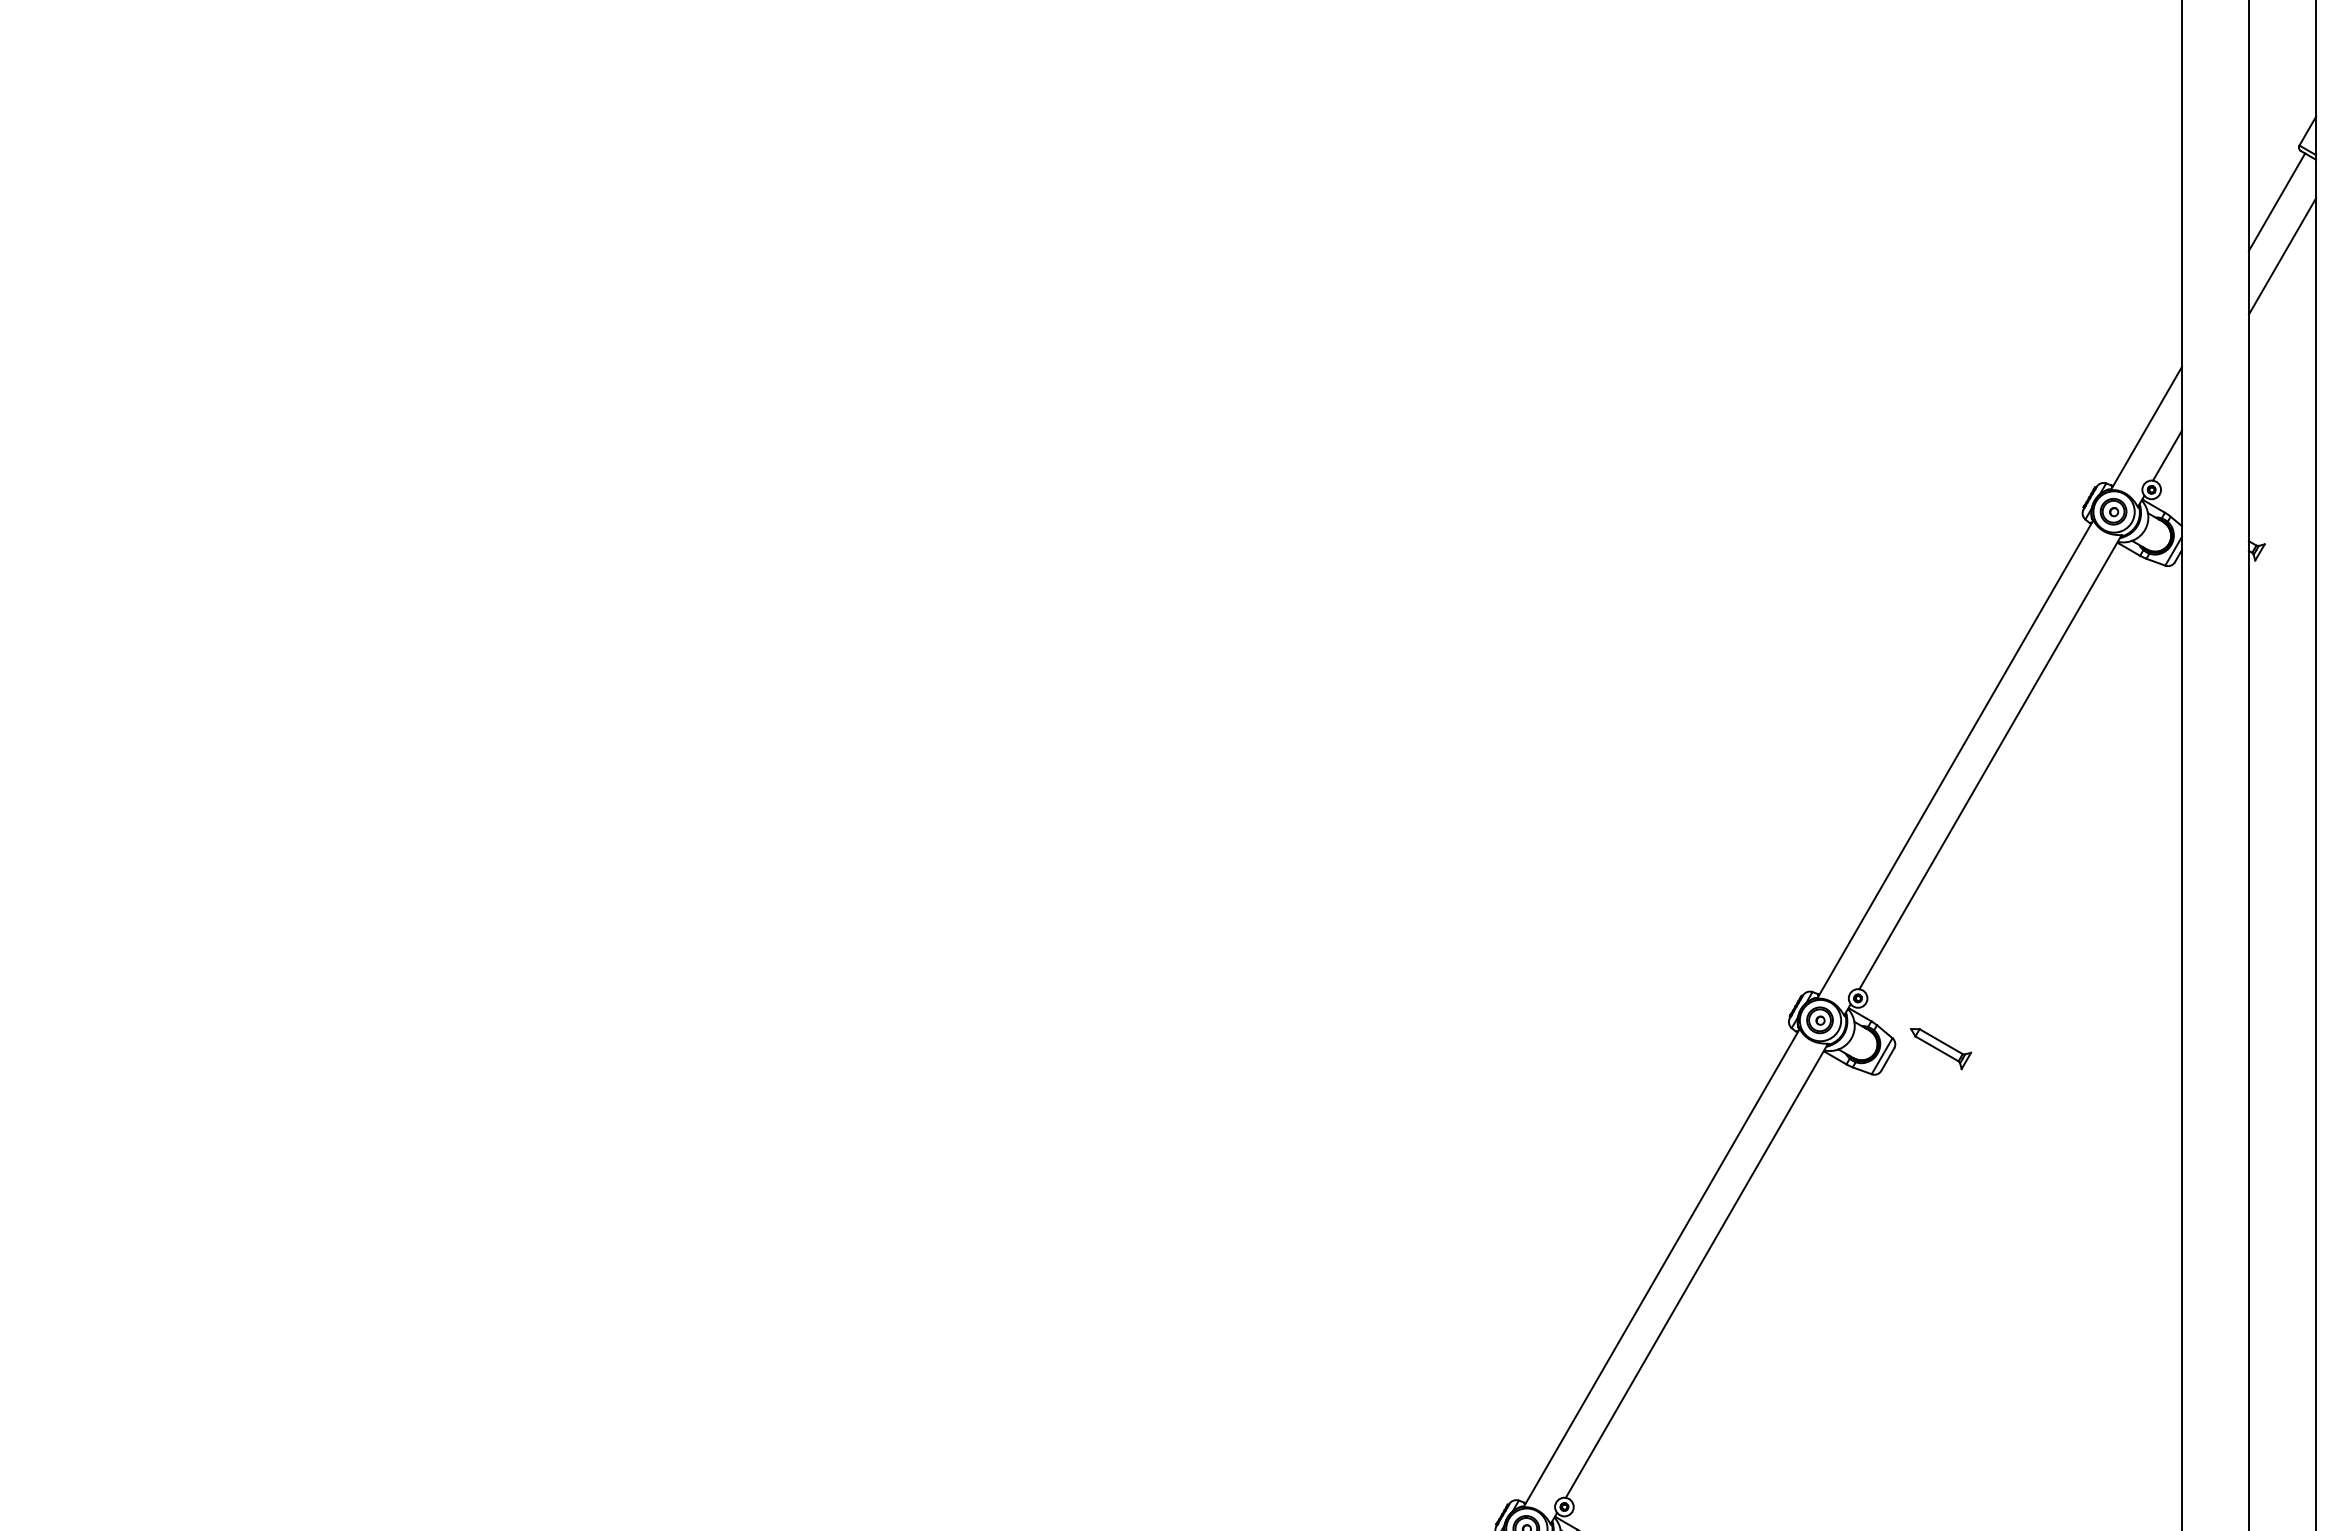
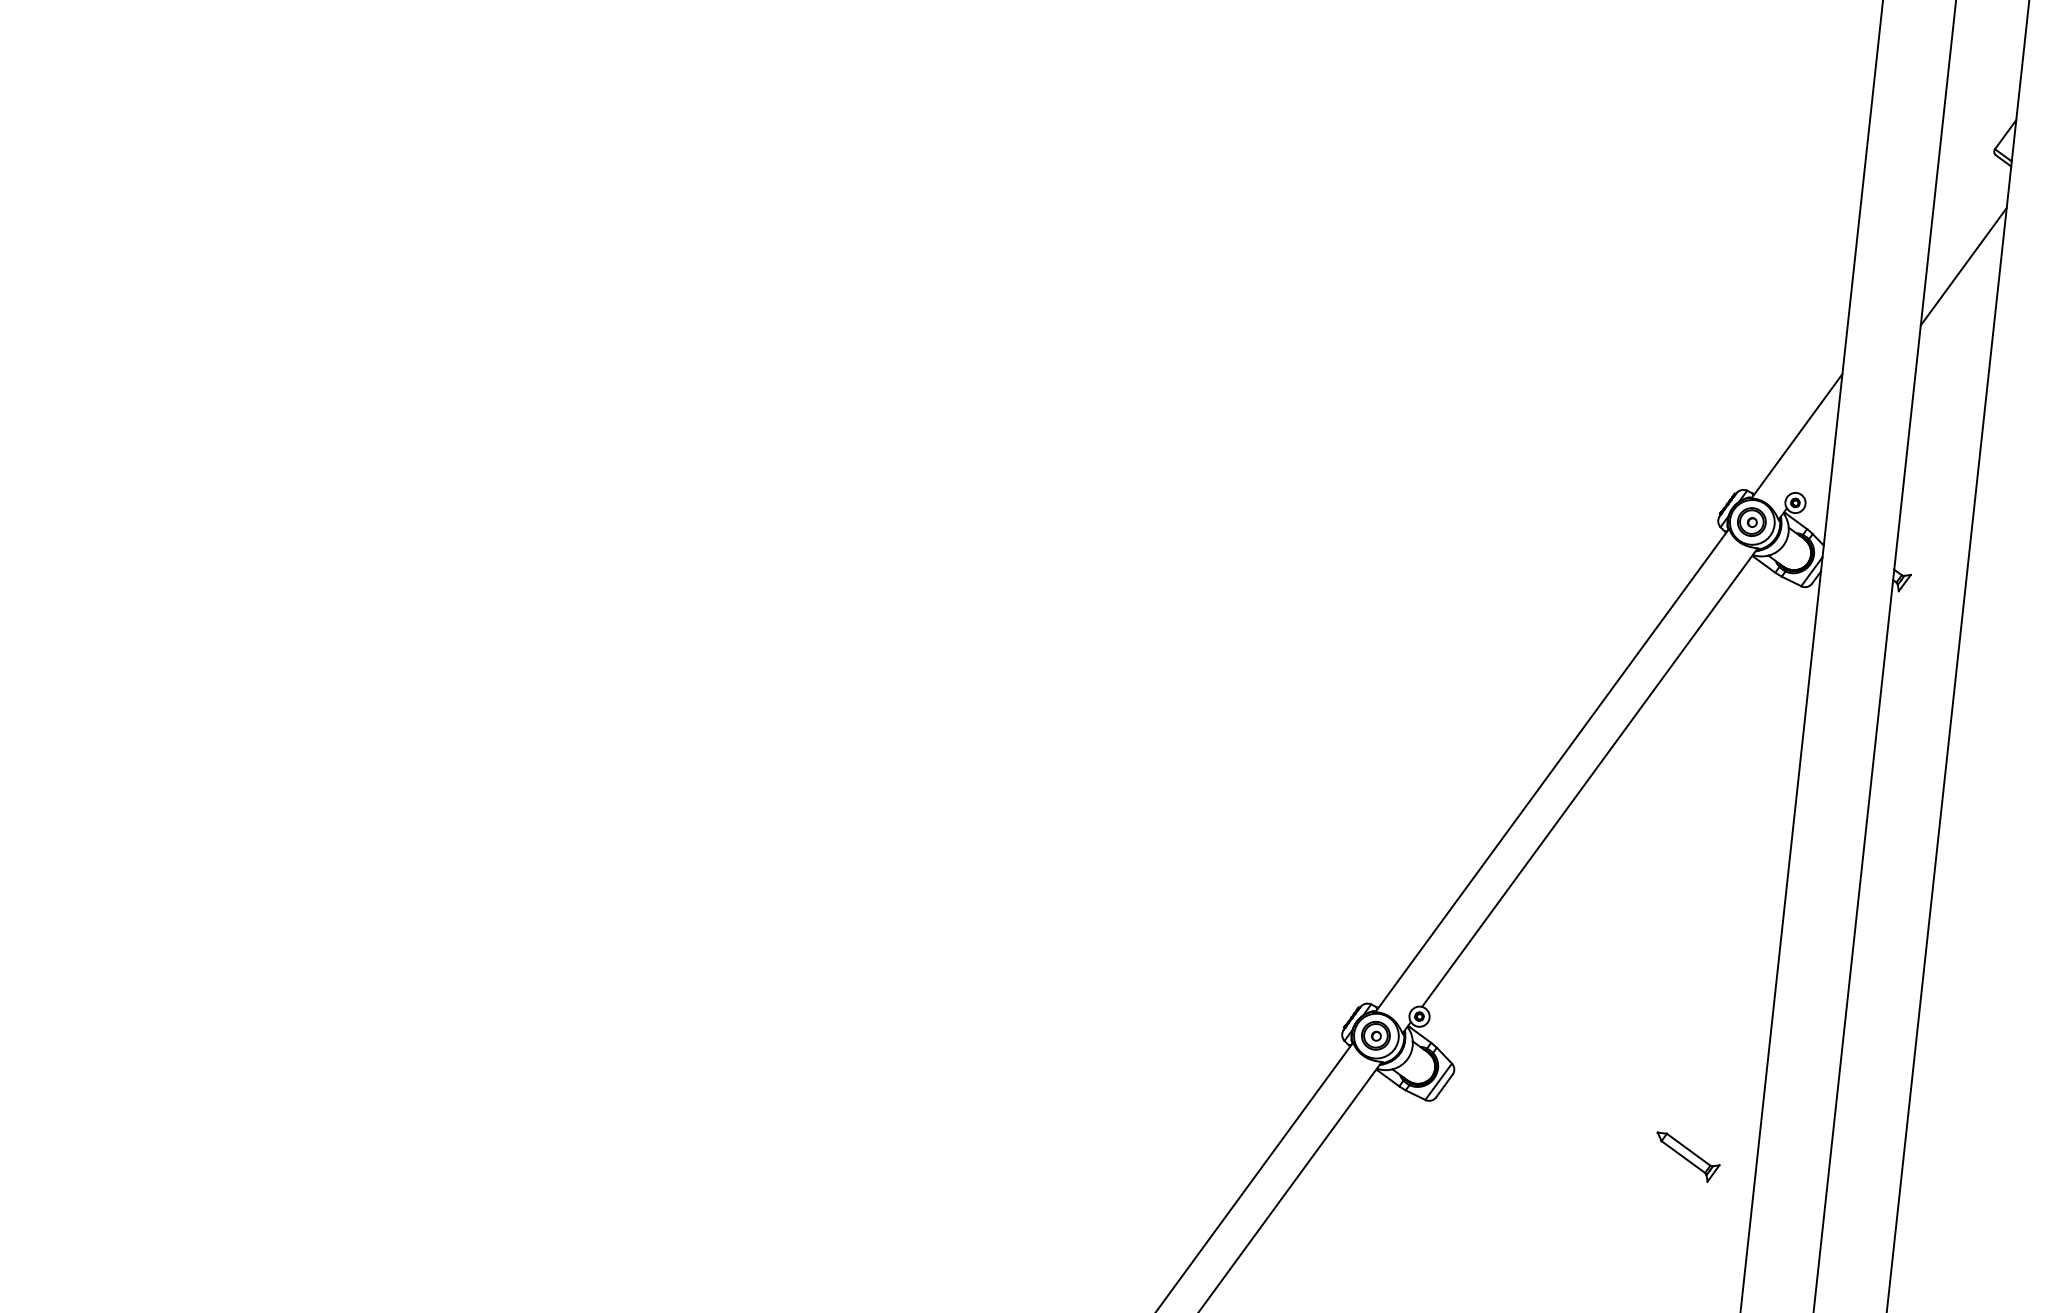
line: (2276, 201) -> (1963, 206), removed
line: (2167, 455) -> (1816, 467), removed
part: (1940, 1049) -> (1687, 1158), moved

